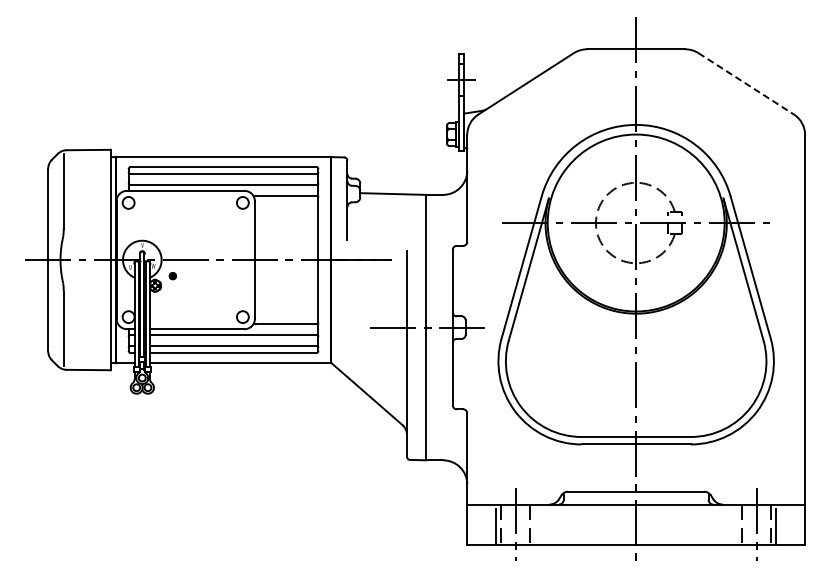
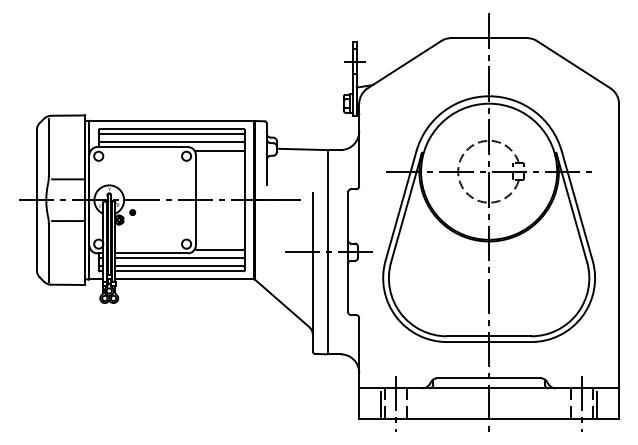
line: (746, 83) -> (573, 64), dashed -> solid
line: (89, 232) -> (68, 179), added
line: (89, 287) -> (68, 221), added

